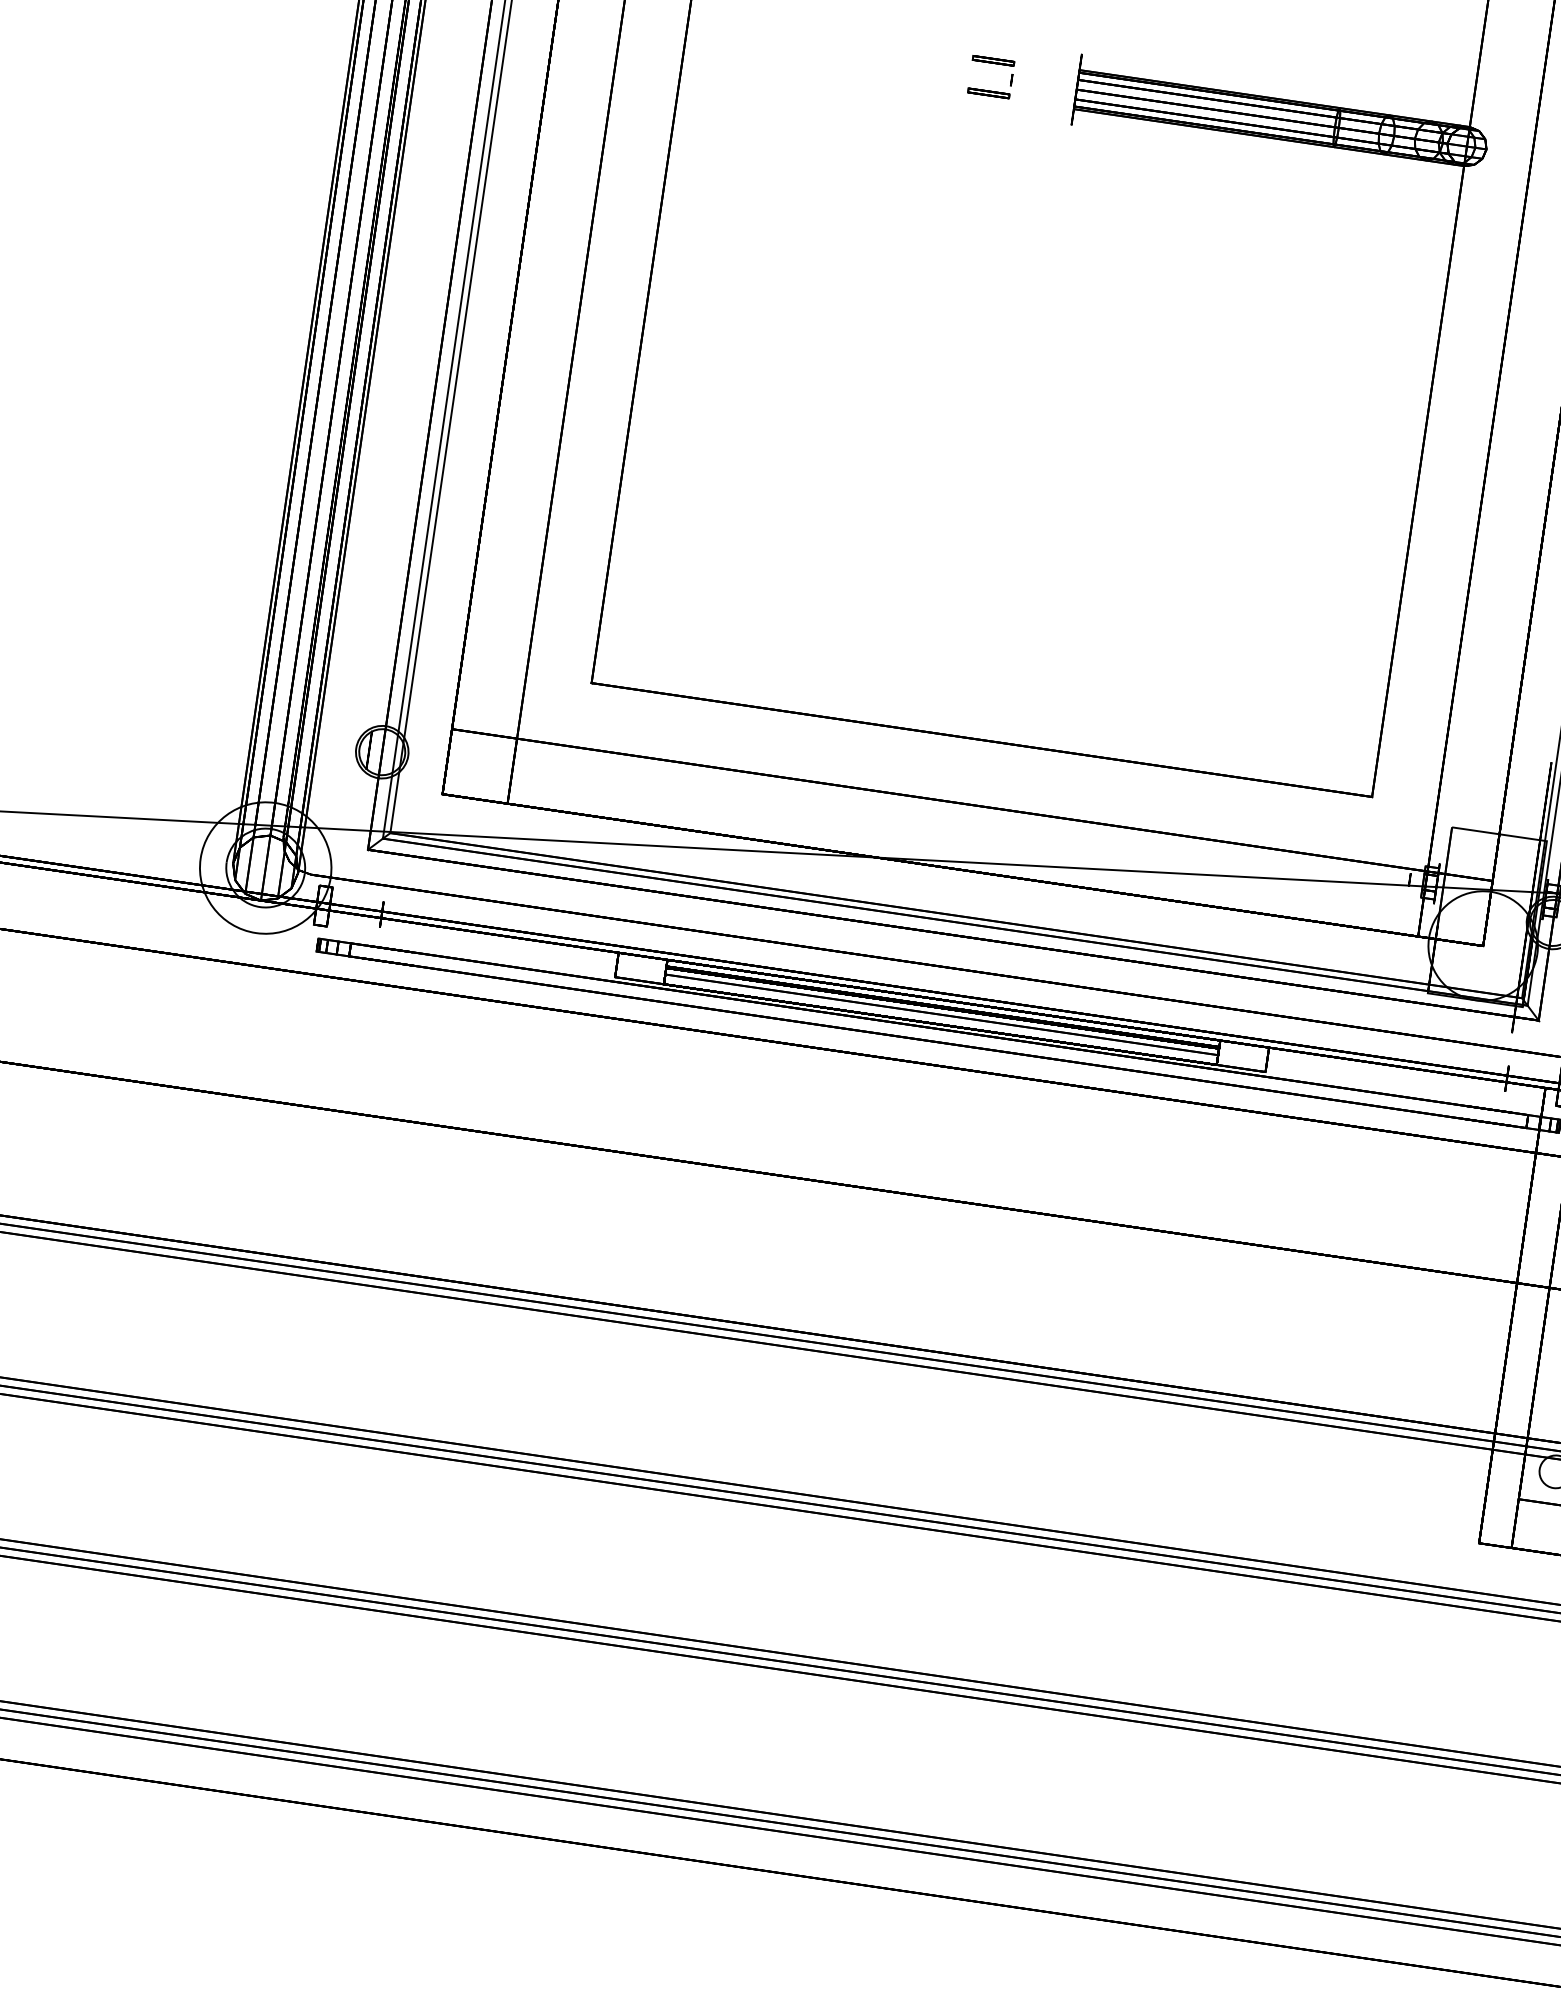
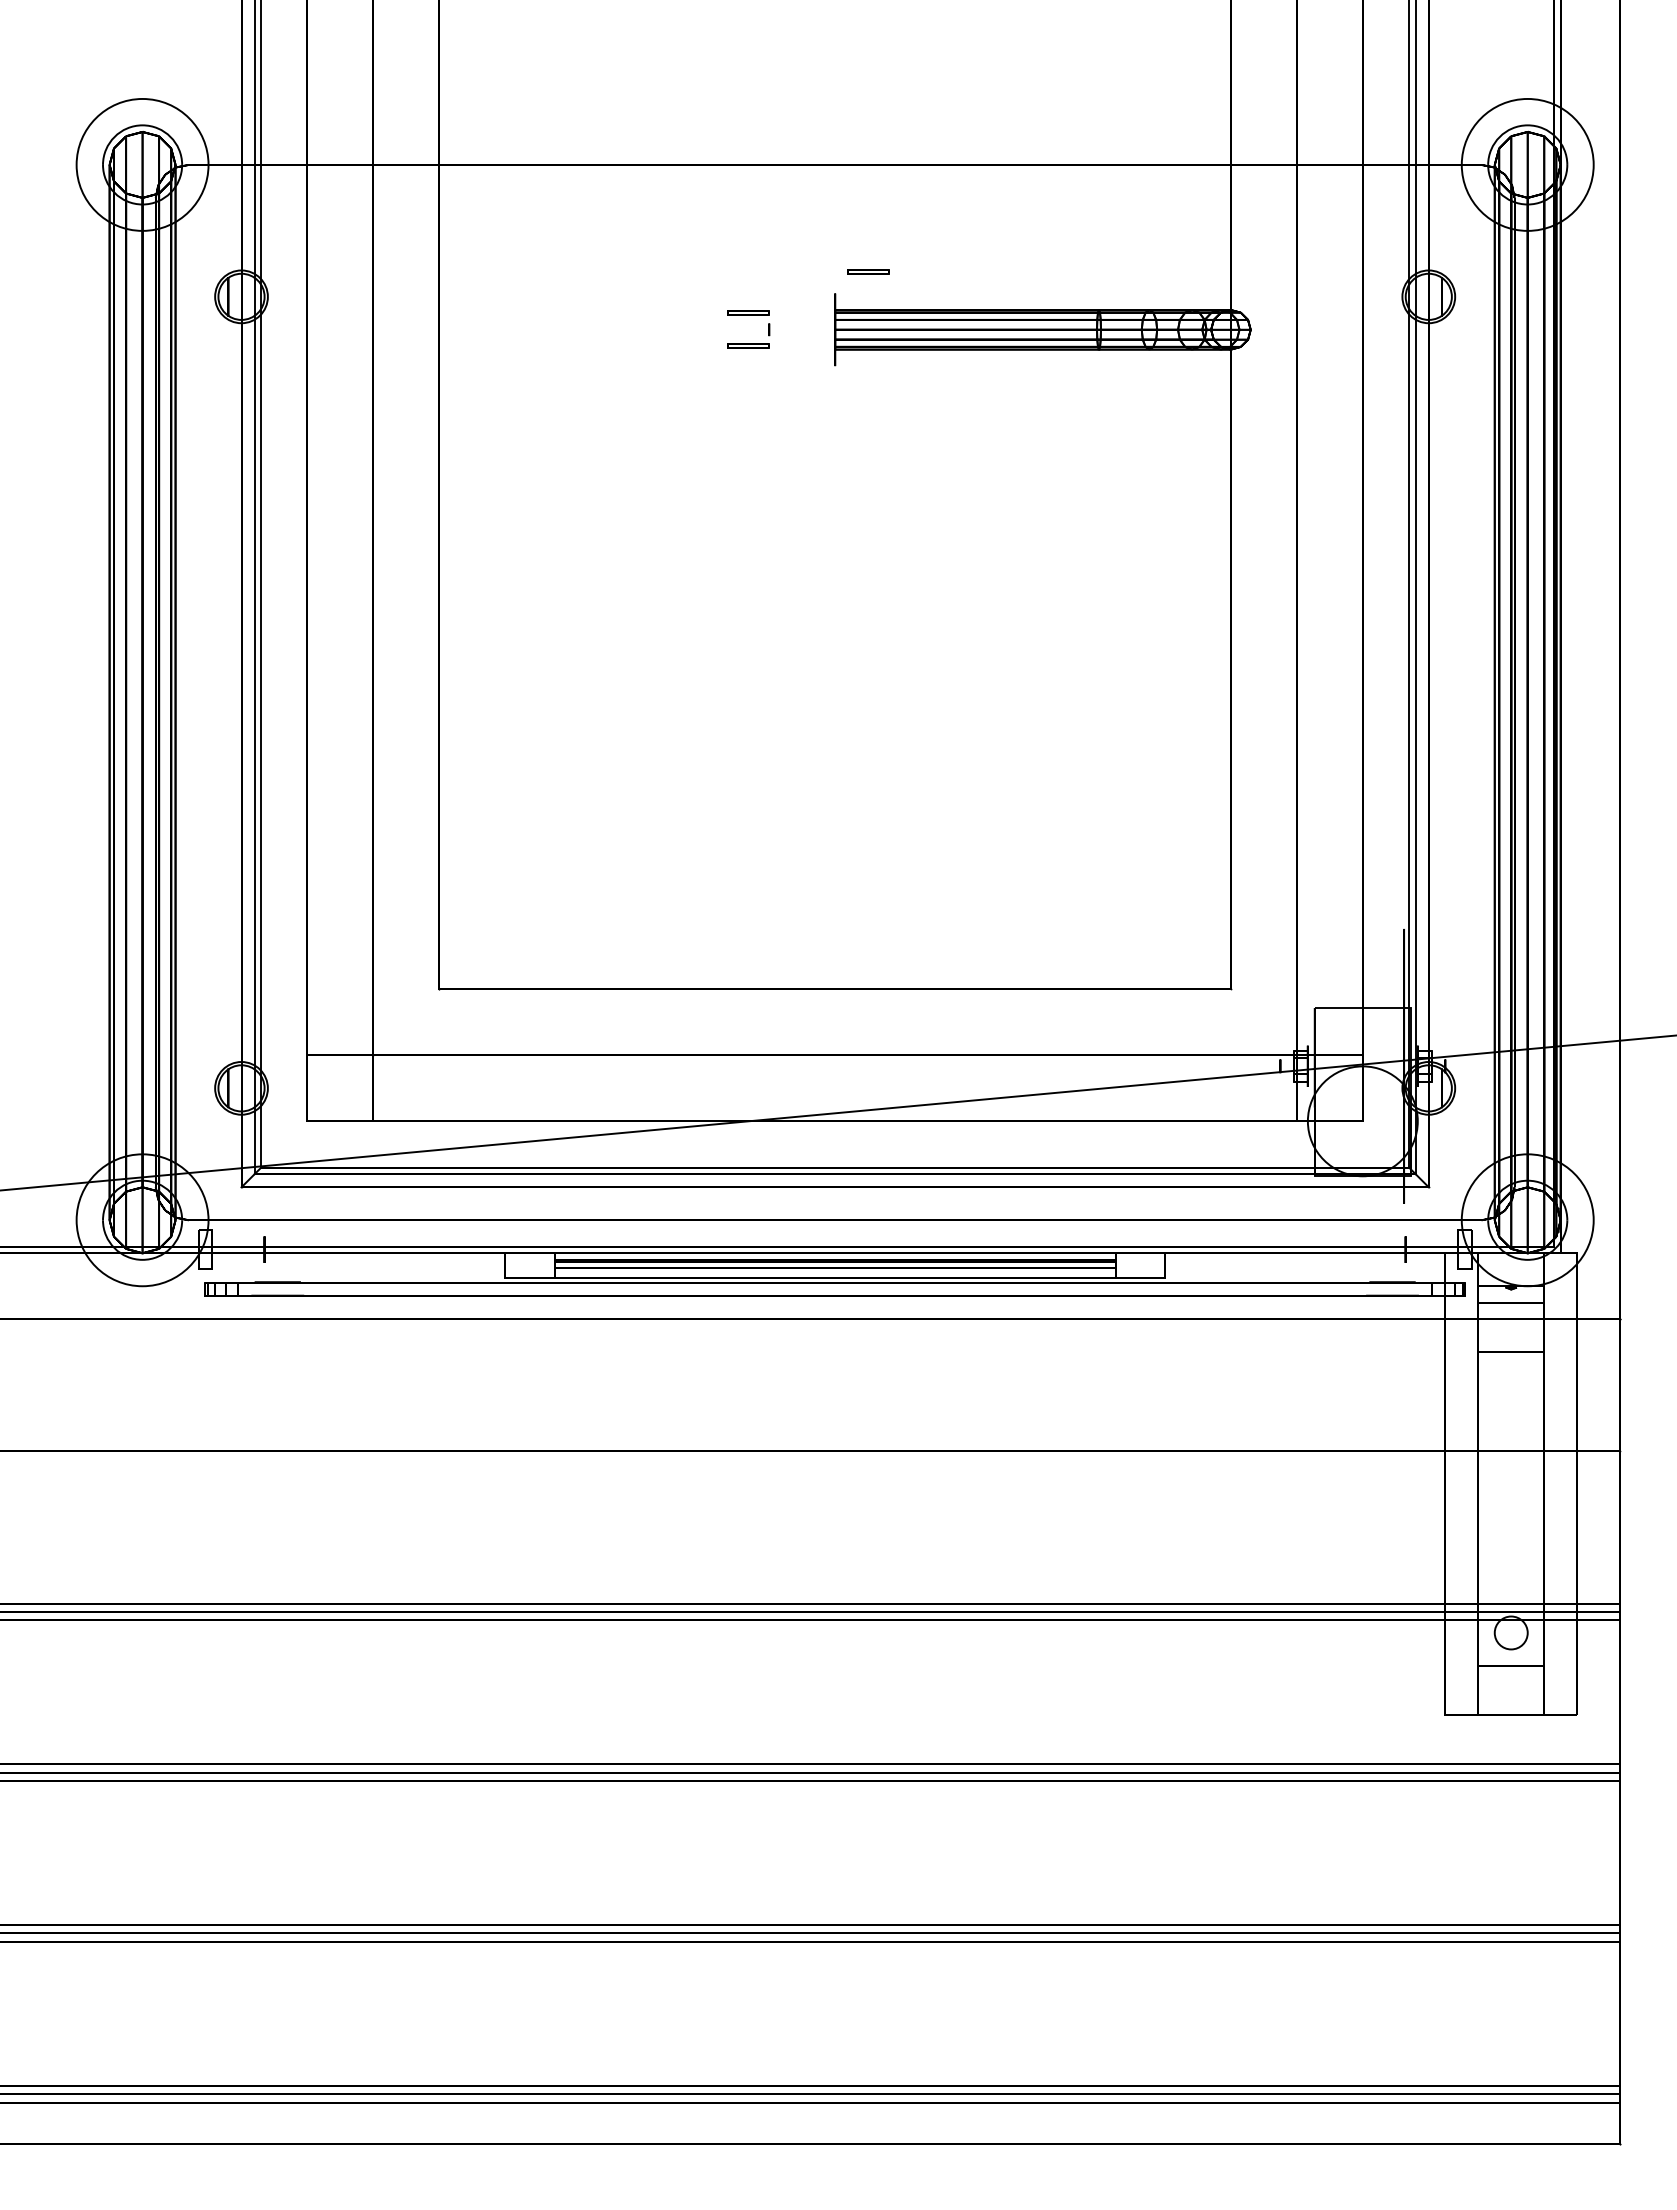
part: (1118, 36) -> (868, 271), added

